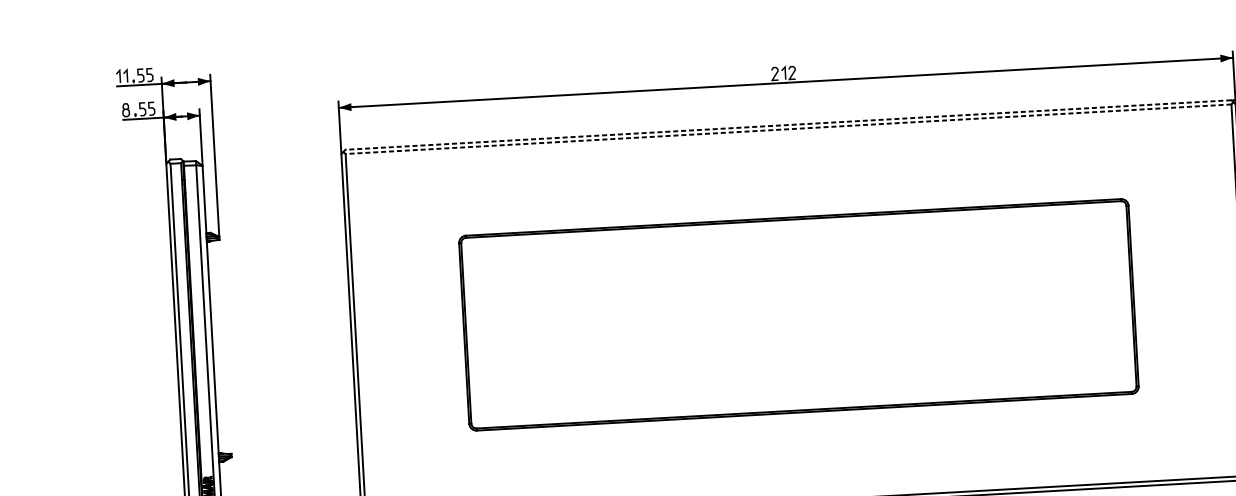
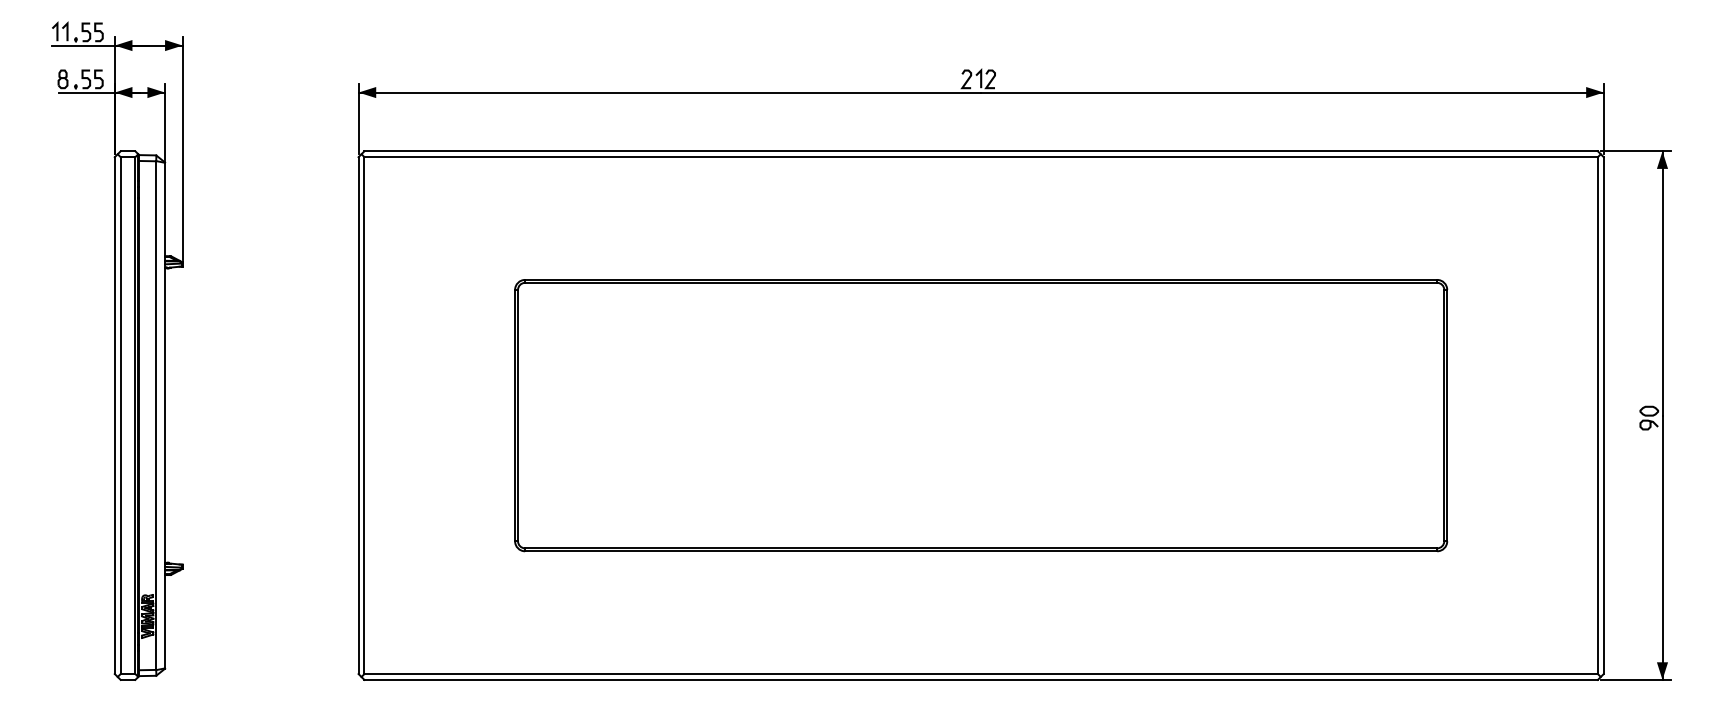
line: (788, 125) -> (981, 151), dashed -> solid
line: (788, 129) -> (981, 157), dashed -> solid

